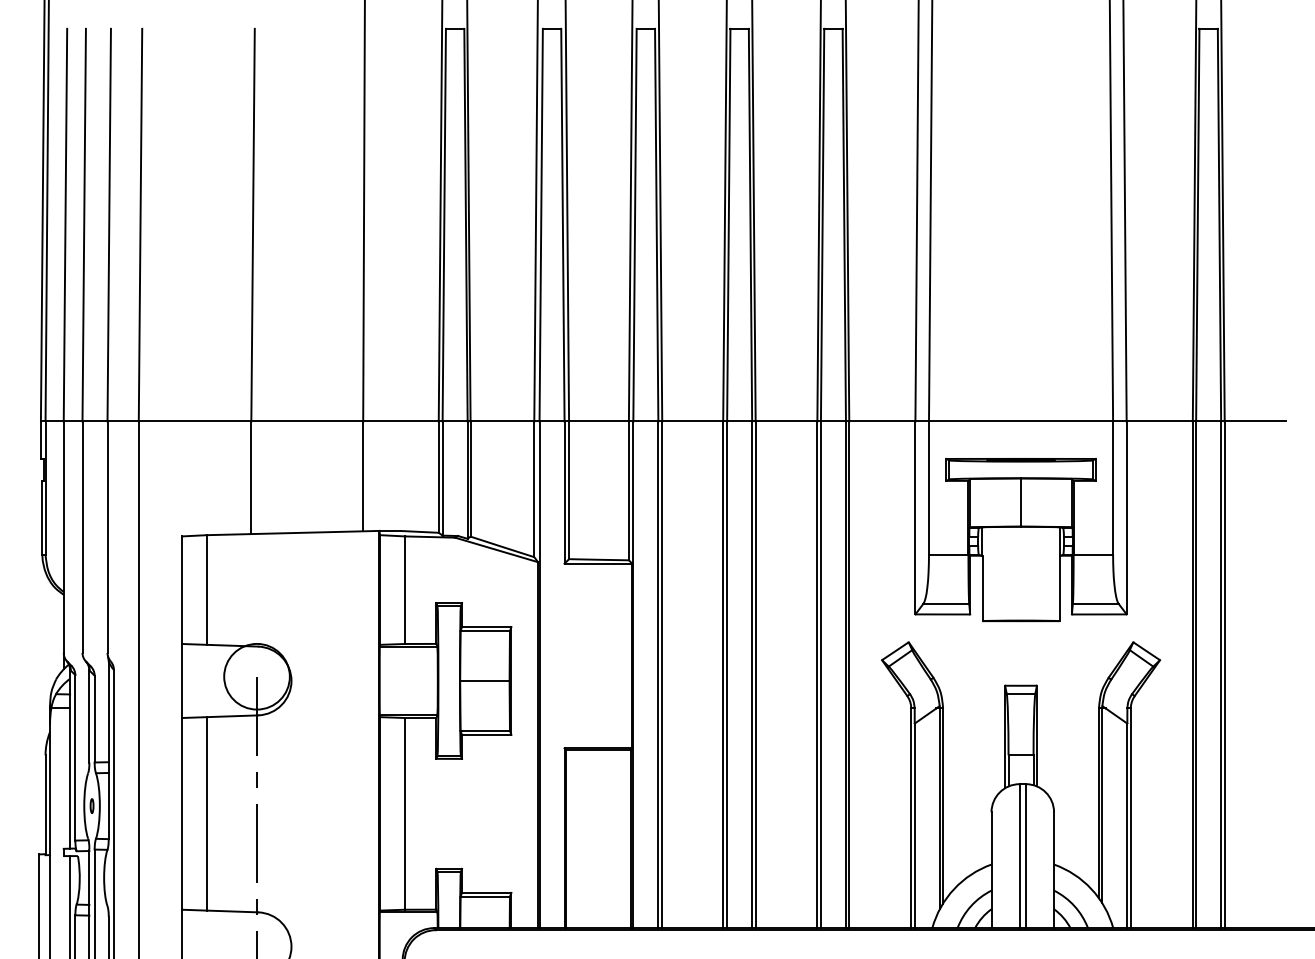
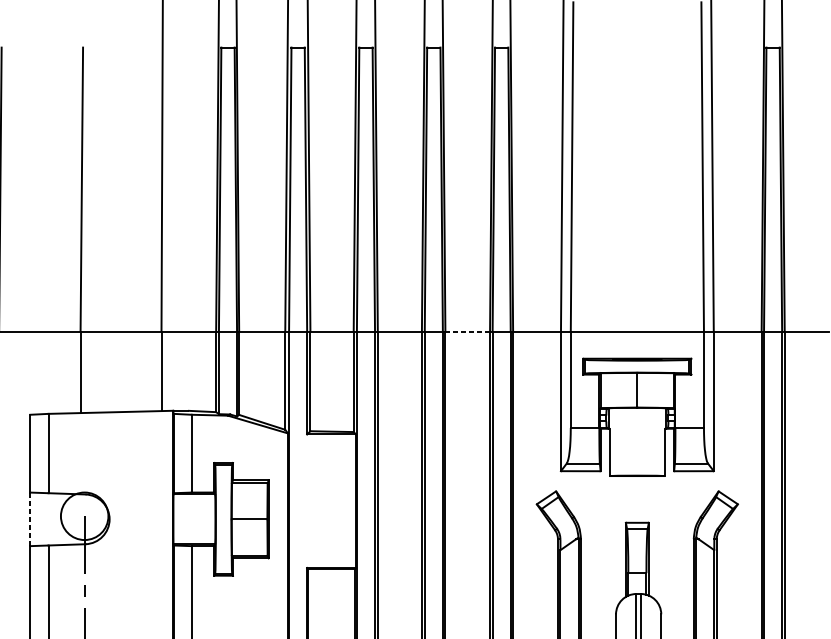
line: (786, 421) -> (467, 331), solid -> dashed
line: (182, 680) -> (30, 518), solid -> dashed

